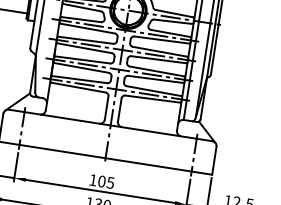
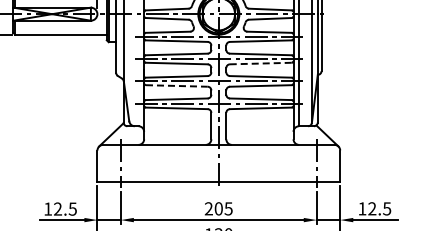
line: (158, 59) -> (260, 63), solid -> dashed
line: (81, 67) -> (176, 85), solid -> dashed
text: (92, 179) -> (208, 208), 105 -> 205

